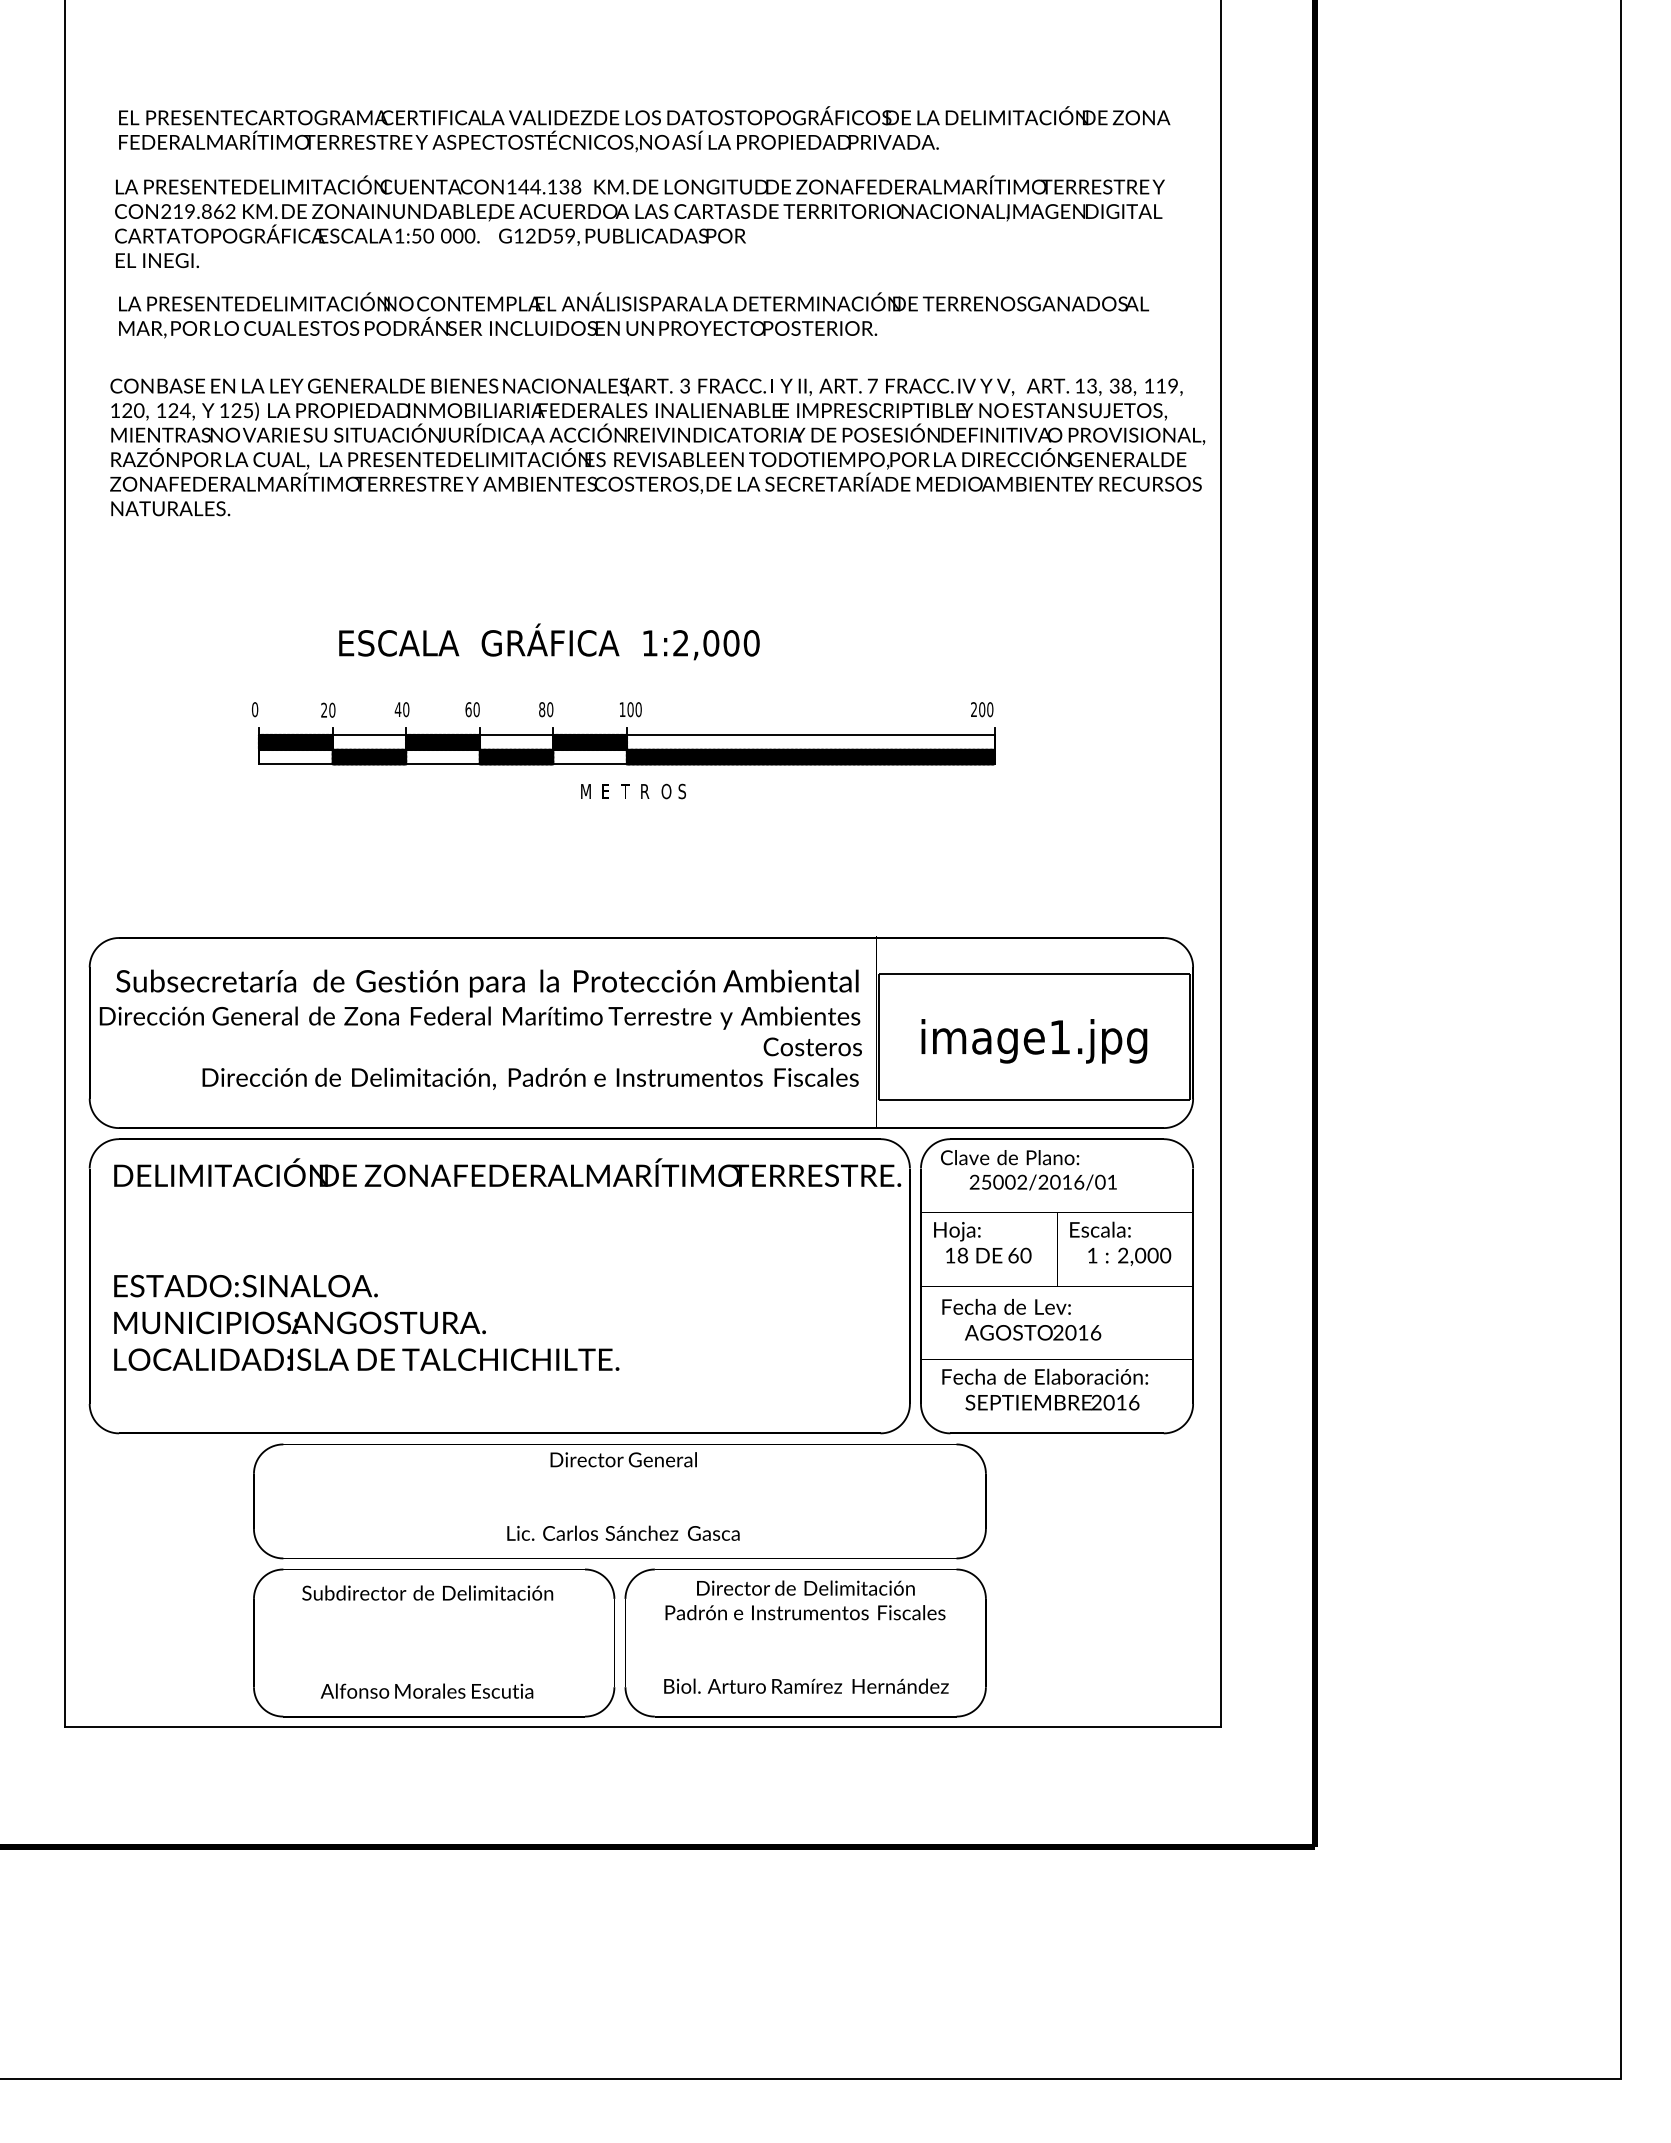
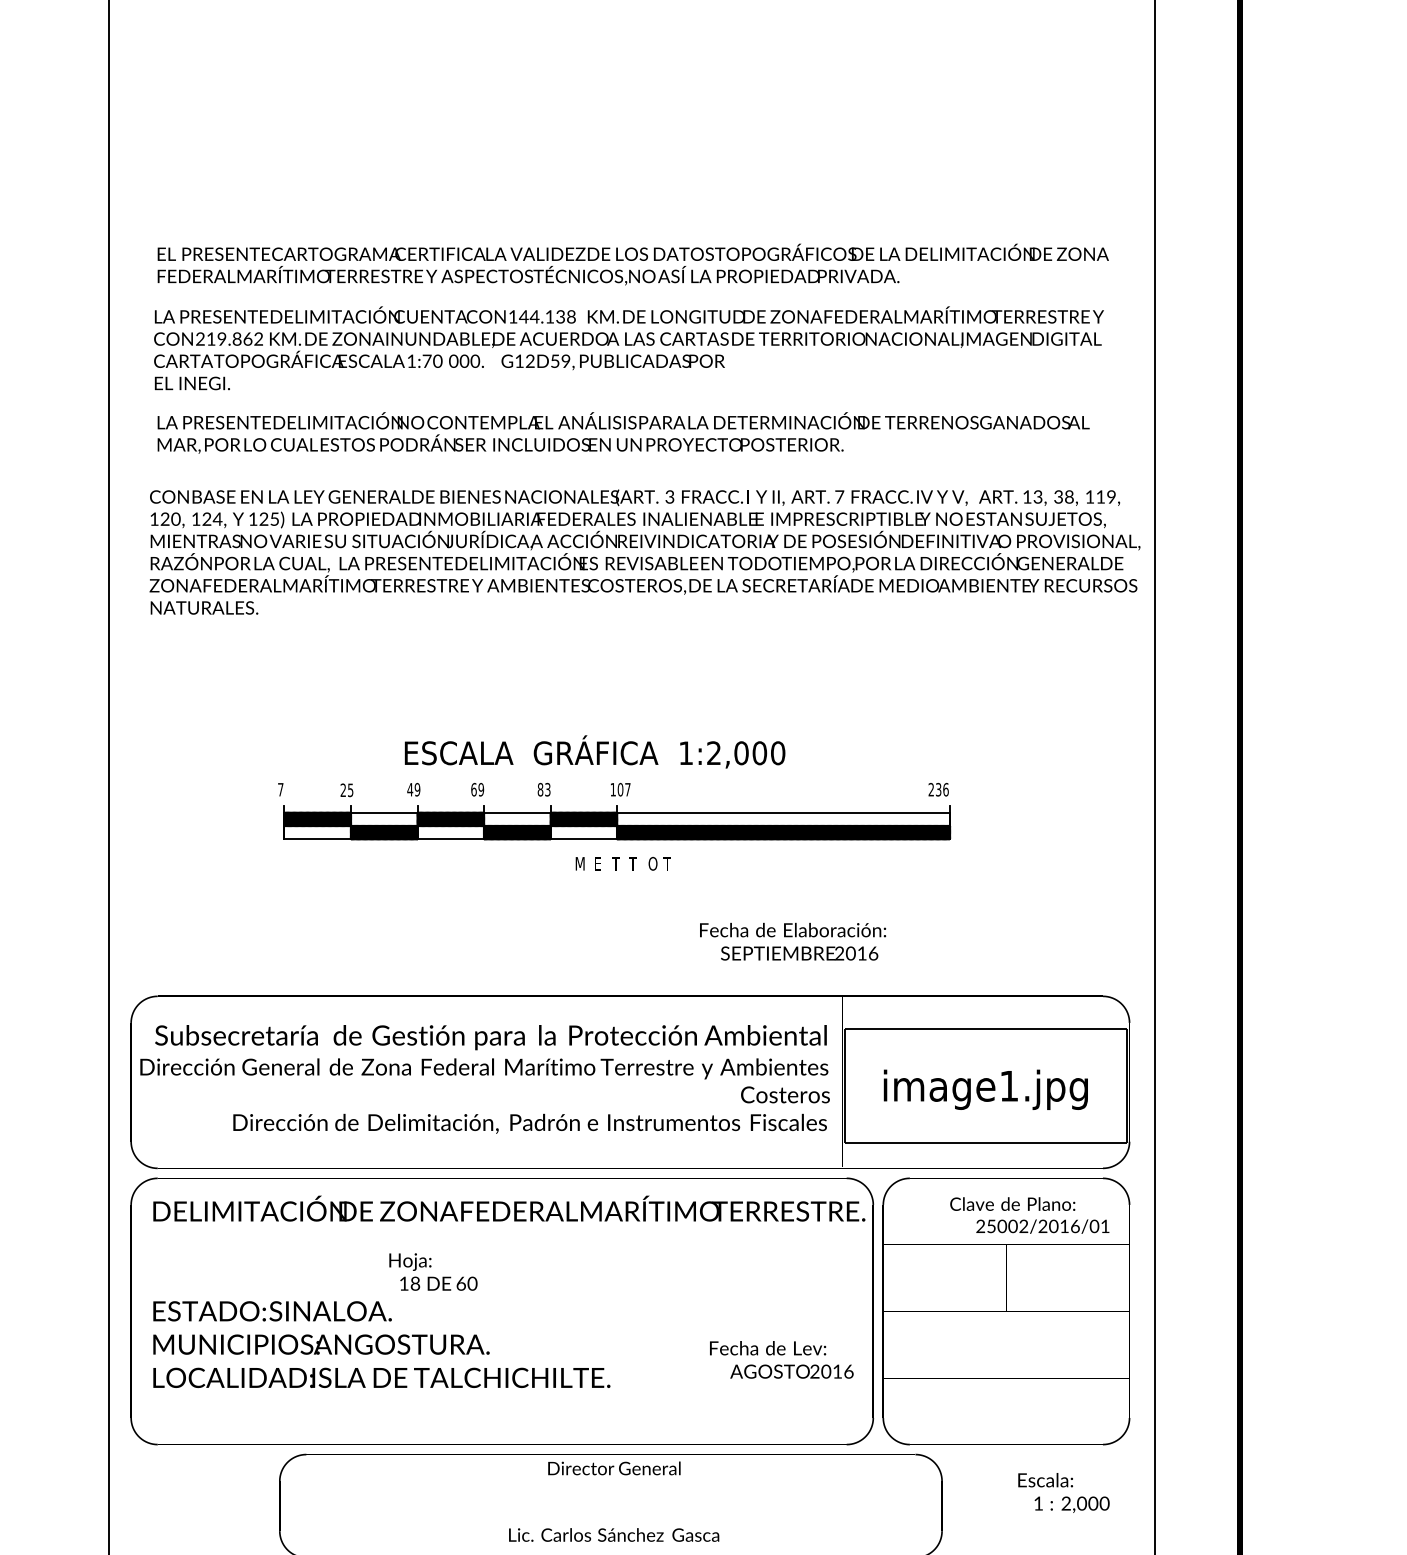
text: (416, 235) -> (426, 360), 1:50 -> 1:70
text: (549, 641) -> (595, 751), moved
text: (255, 709) -> (281, 789), 0 -> 7
text: (332, 709) -> (350, 789), 20 -> 25
text: (406, 709) -> (417, 789), 40 -> 49
text: (476, 709) -> (481, 789), 60 -> 69
text: (550, 709) -> (548, 789), 80 -> 83
text: (638, 709) -> (627, 789), 100 -> 107
text: (986, 709) -> (942, 789), 200 -> 236
text: (644, 791) -> (633, 863), R -> T
text: (682, 791) -> (667, 863), S -> T
text: (1028, 1170) -> (1029, 1215), moved
text: (982, 1242) -> (433, 1271), moved
text: (1120, 1243) -> (1063, 1492), moved
text: (1021, 1319) -> (781, 1359), moved
text: (1045, 1389) -> (793, 941), moved

